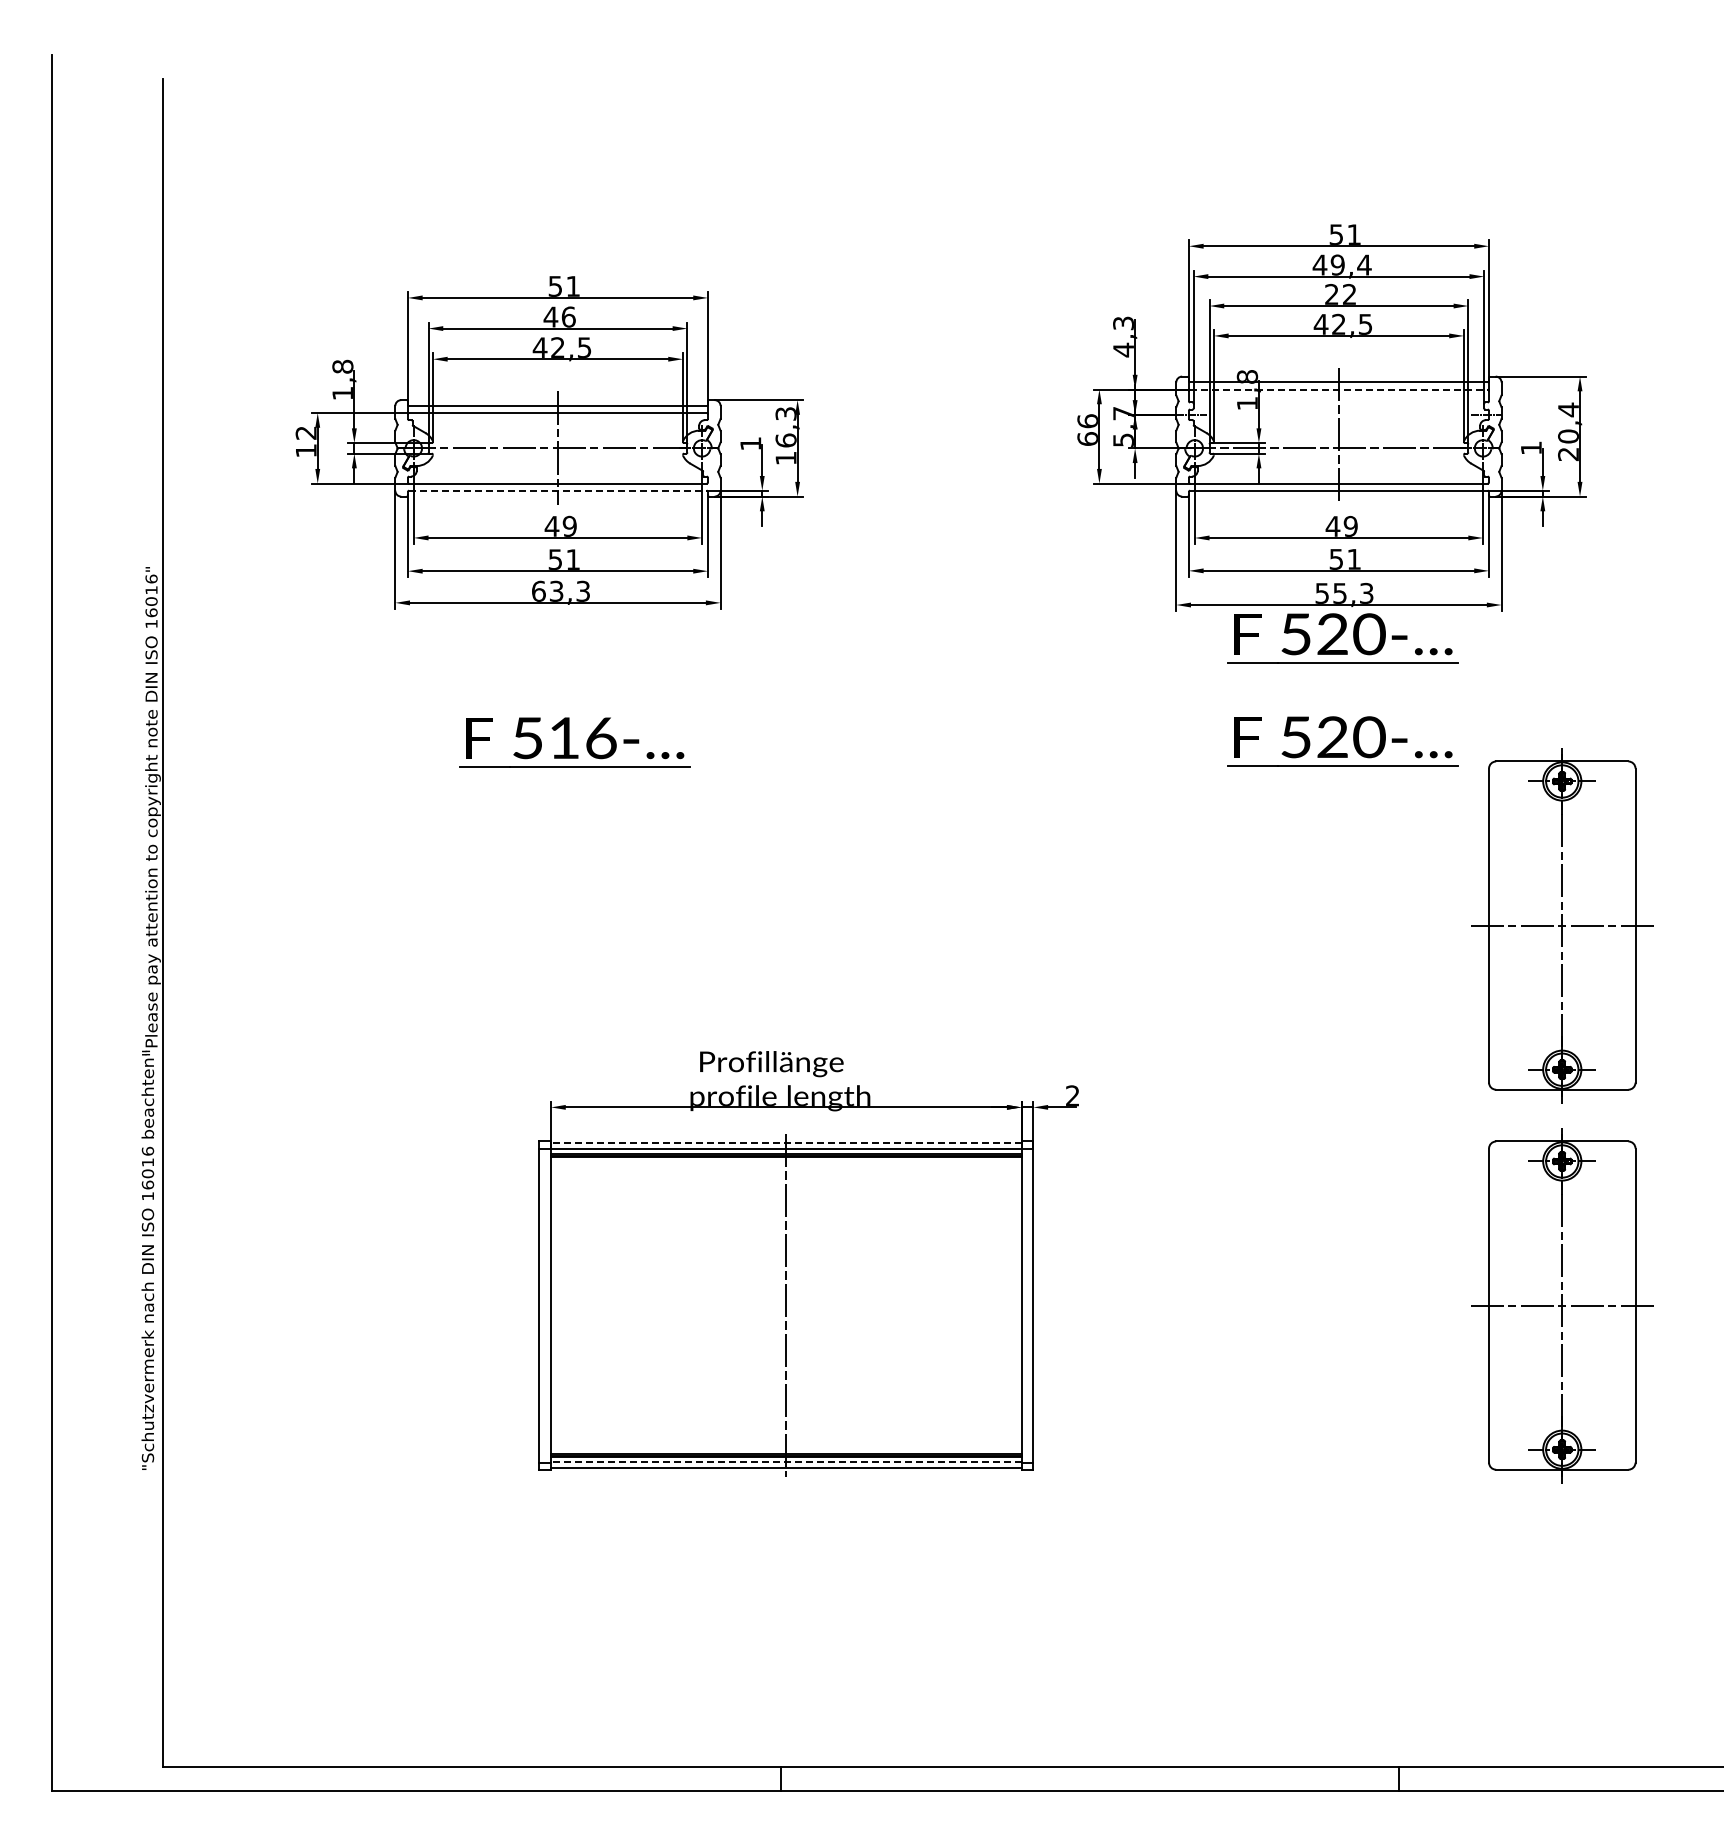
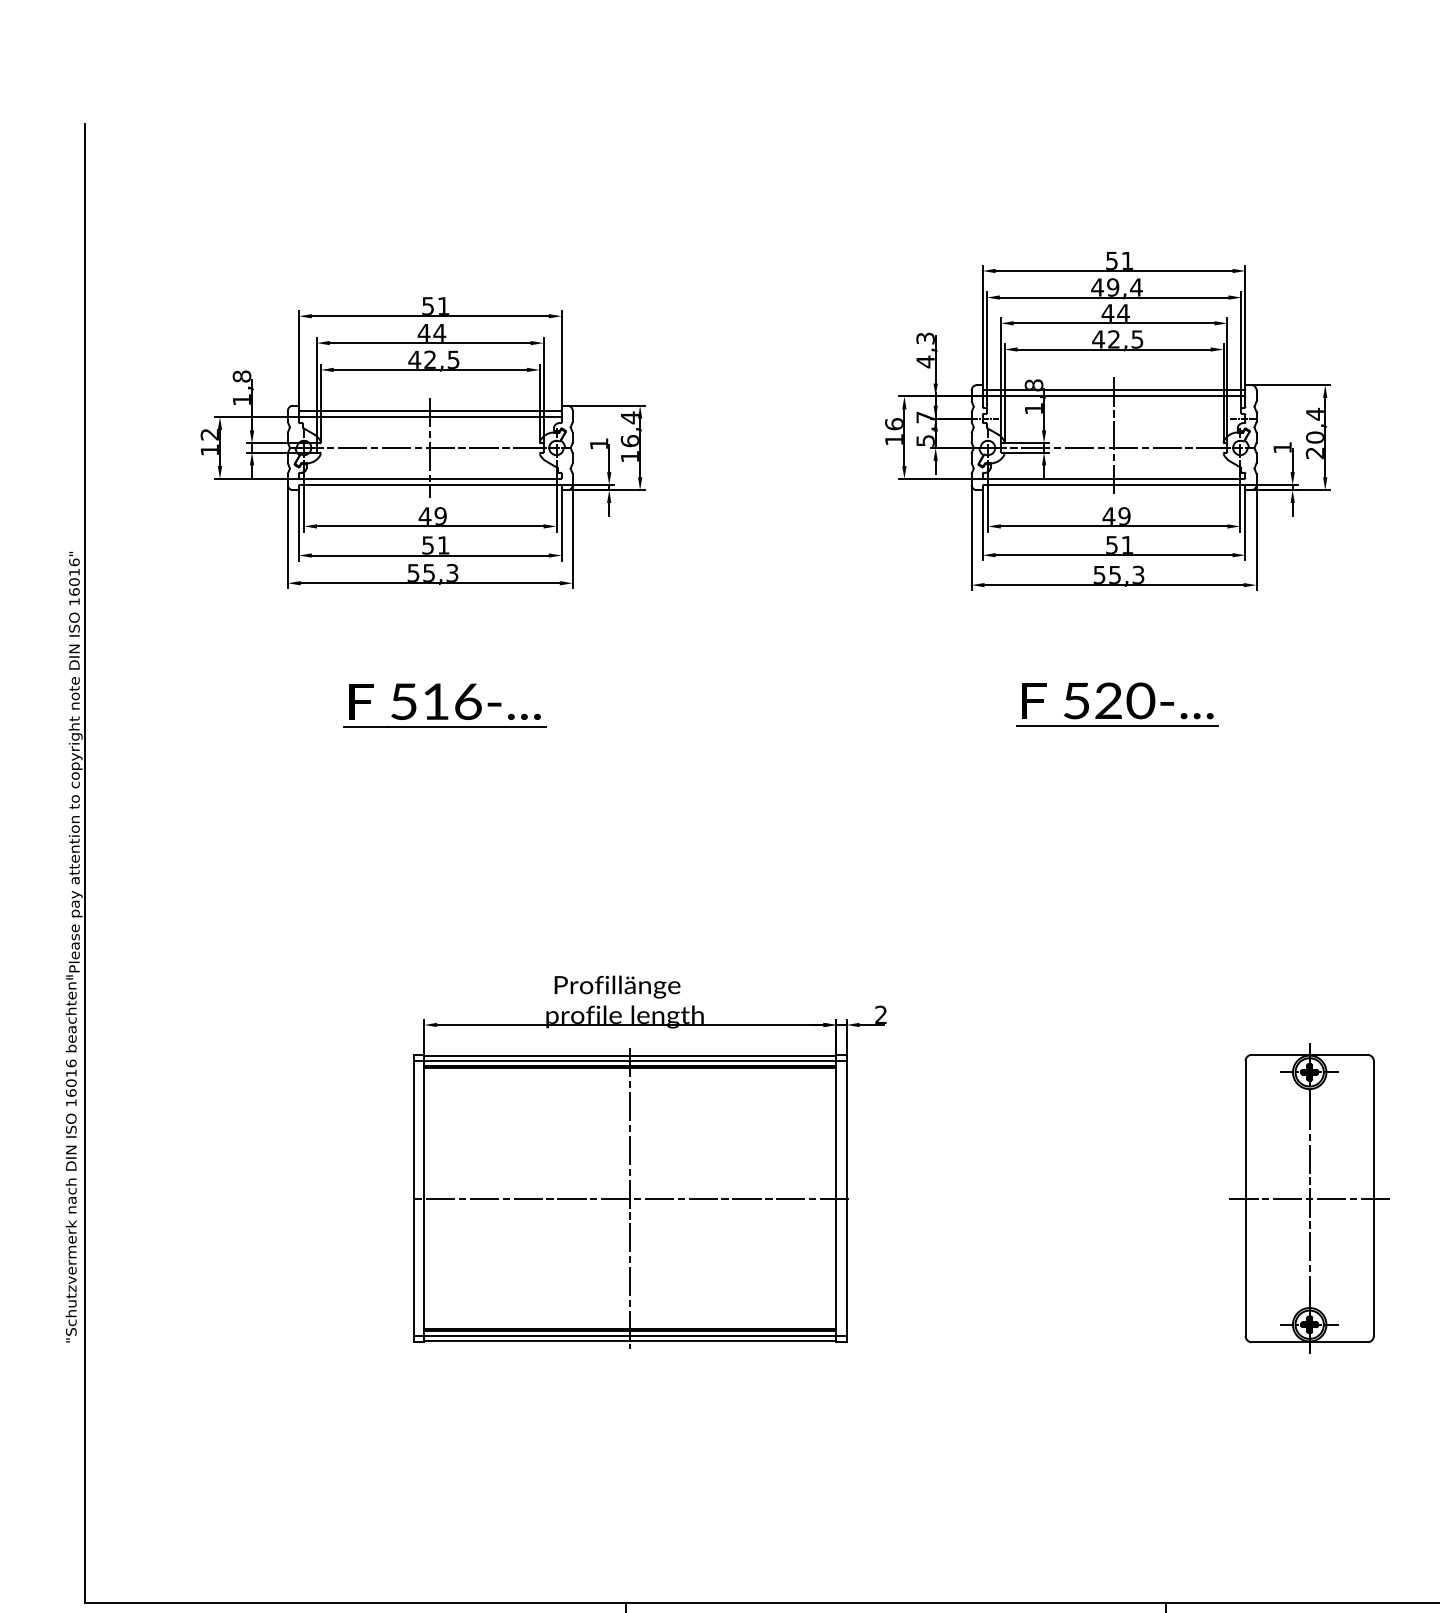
text: (1340, 293) -> (1115, 312), 22 -> 44
text: (568, 316) -> (439, 332), 46 -> 44
line: (1338, 389) -> (1113, 396), dashed -> solid
text: (785, 413) -> (629, 417), 16,3 -> 16,4
text: (1087, 438) -> (893, 439), 66 -> 16
line: (557, 490) -> (429, 484), dashed -> solid
text: (547, 590) -> (421, 572), 63,3 -> 55,3
part: (1342, 638) -> (1117, 614), removed
part: (1562, 925) -> (1309, 865), removed
line: (785, 1142) -> (629, 1055), dashed -> solid
line: (786, 1305) -> (630, 1198), added
line: (785, 1462) -> (629, 1335), dashed -> solid

